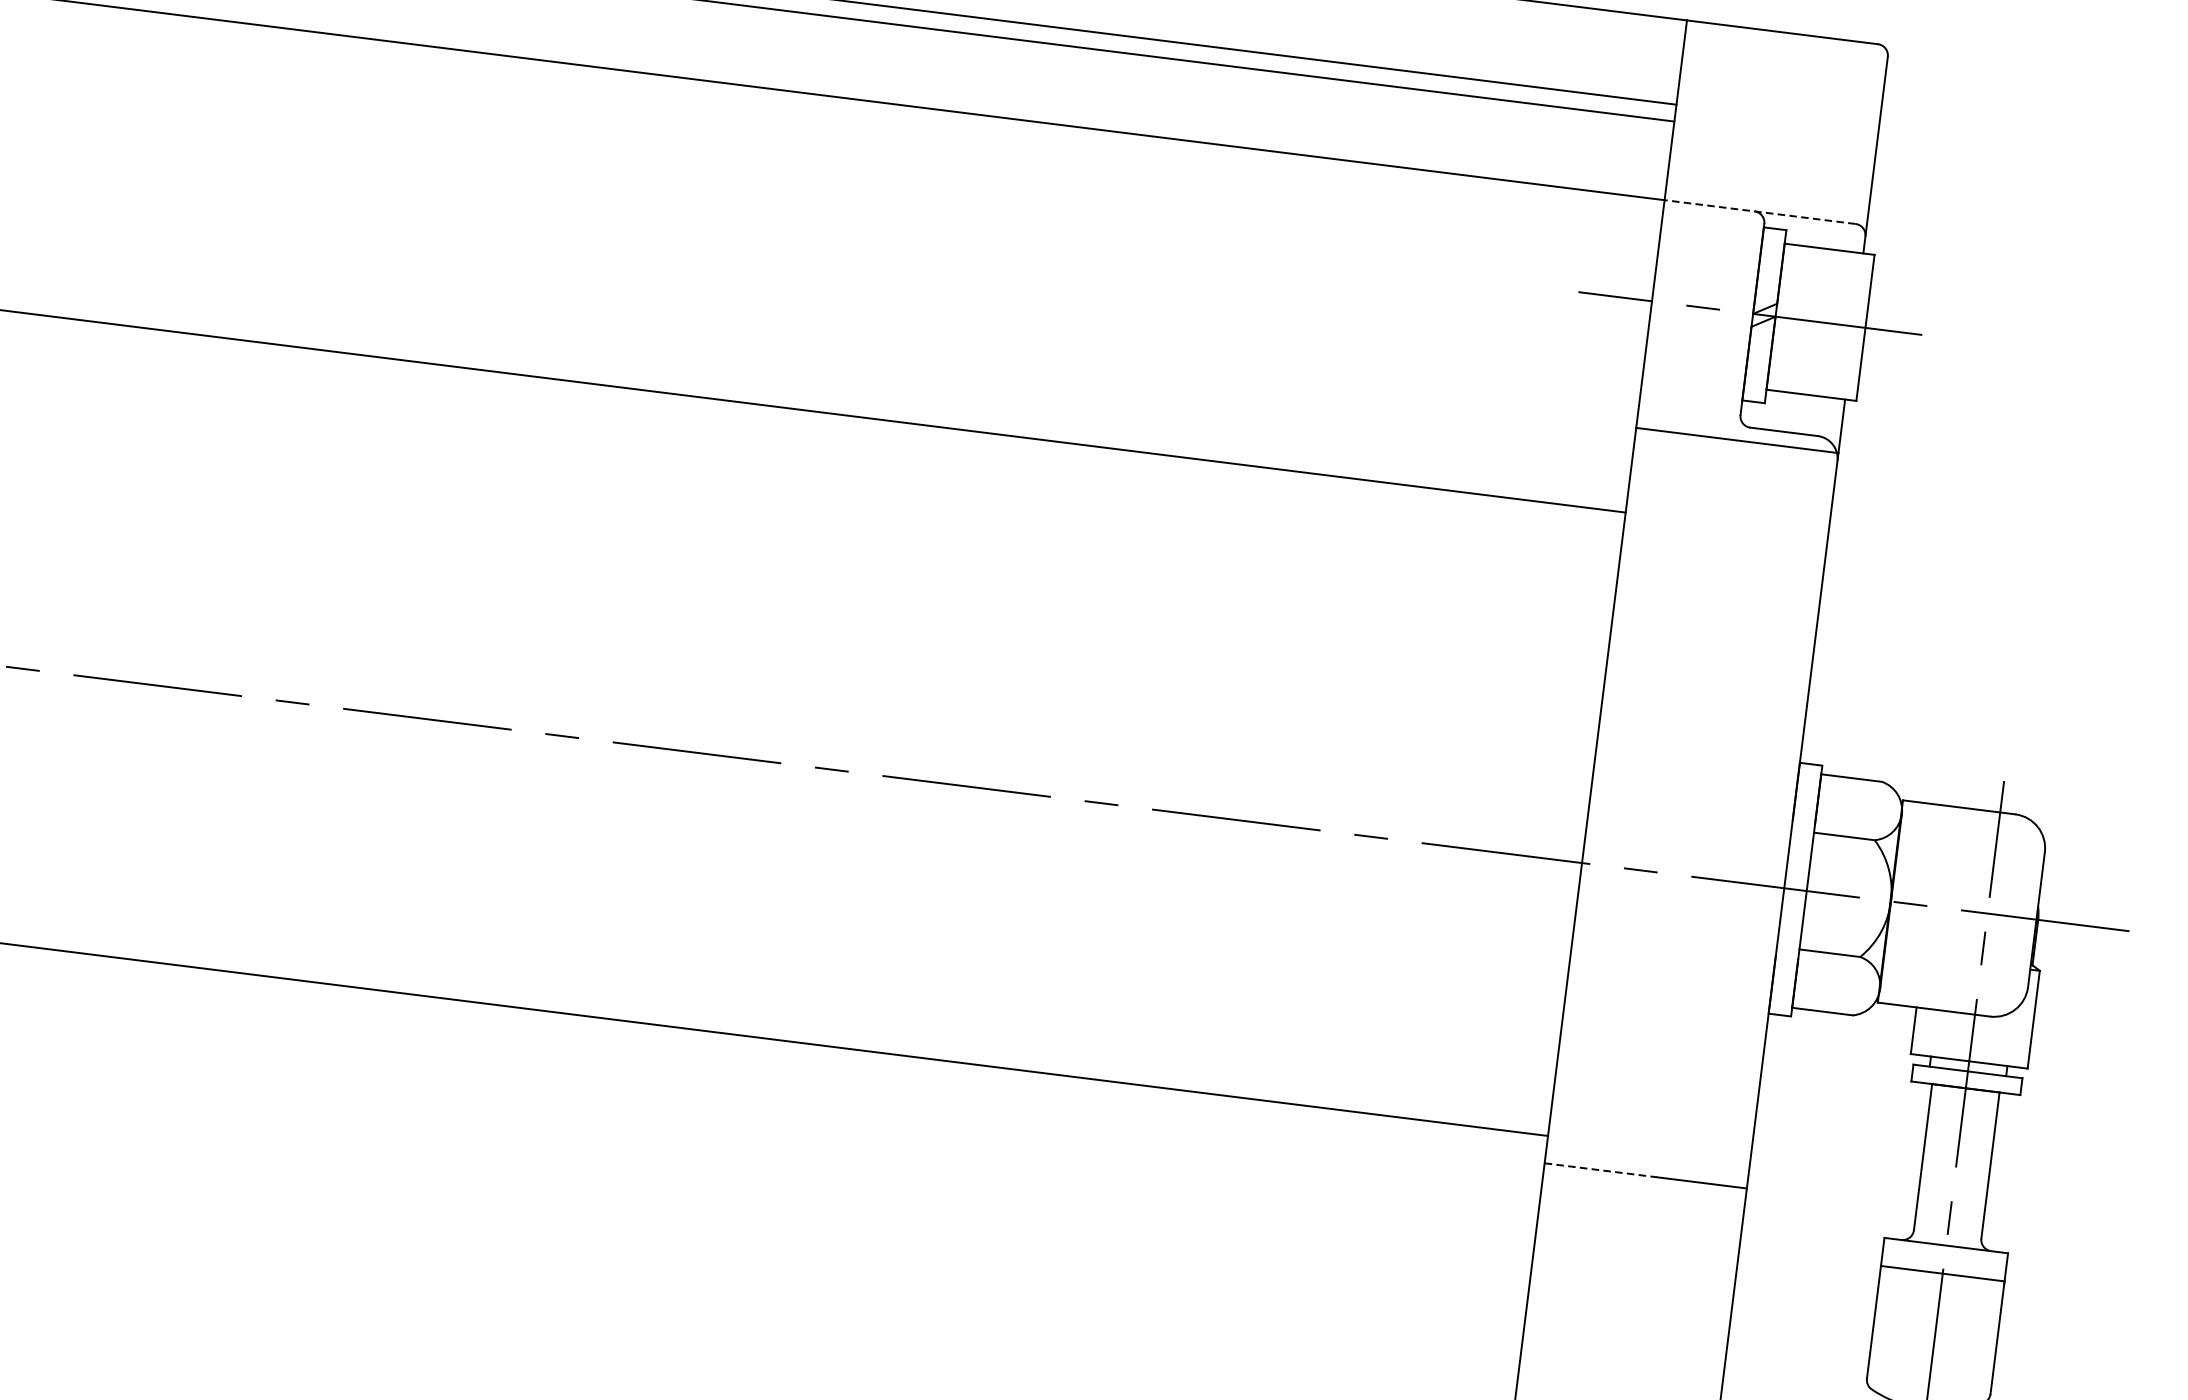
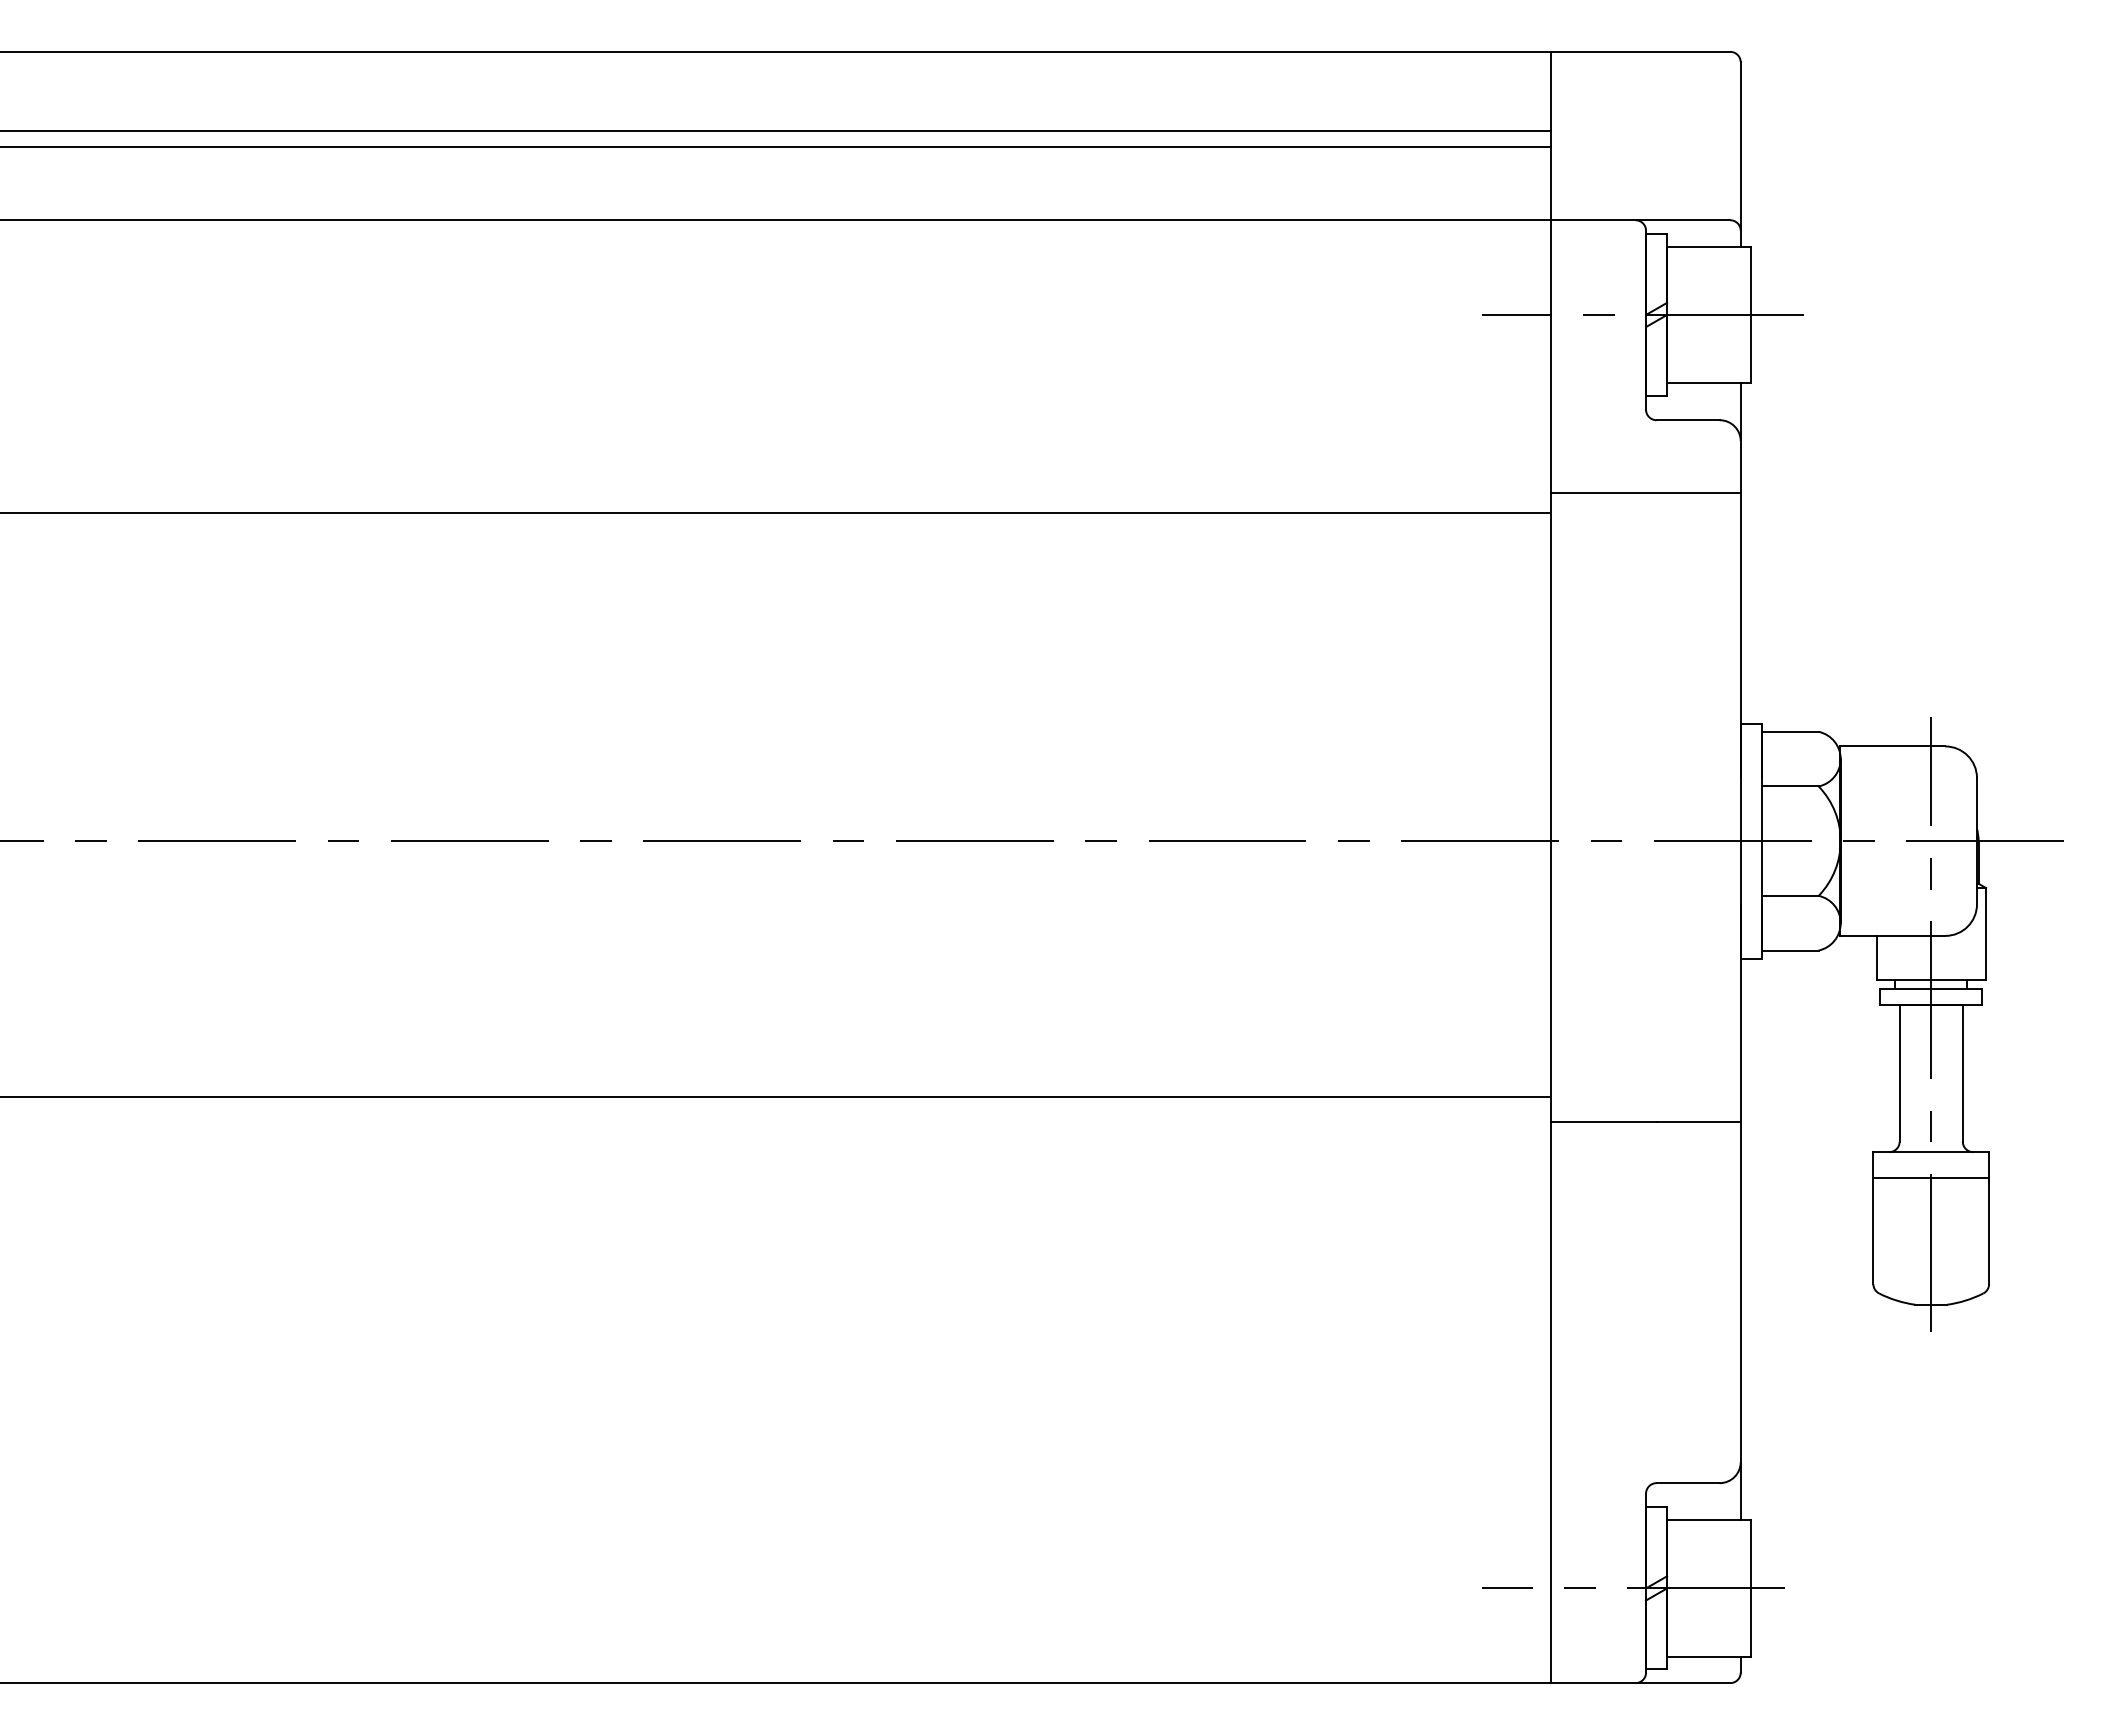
line: (1759, 212) -> (1640, 220), dashed -> solid
line: (1736, 440) -> (1645, 492), moved
line: (1600, 1170) -> (1603, 1122), dashed -> solid

